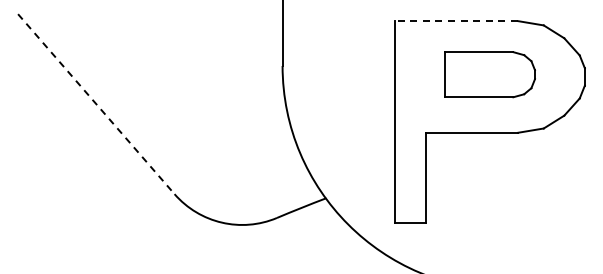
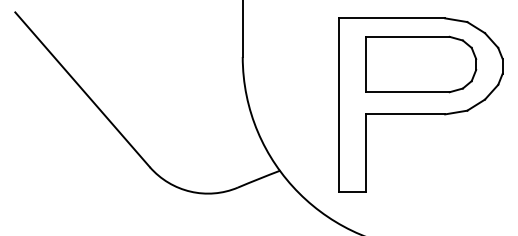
line: (456, 21) -> (392, 18), dashed -> solid
part: (490, 74) -> (421, 64), size x1.43
line: (96, 104) -> (82, 90), dashed -> solid

